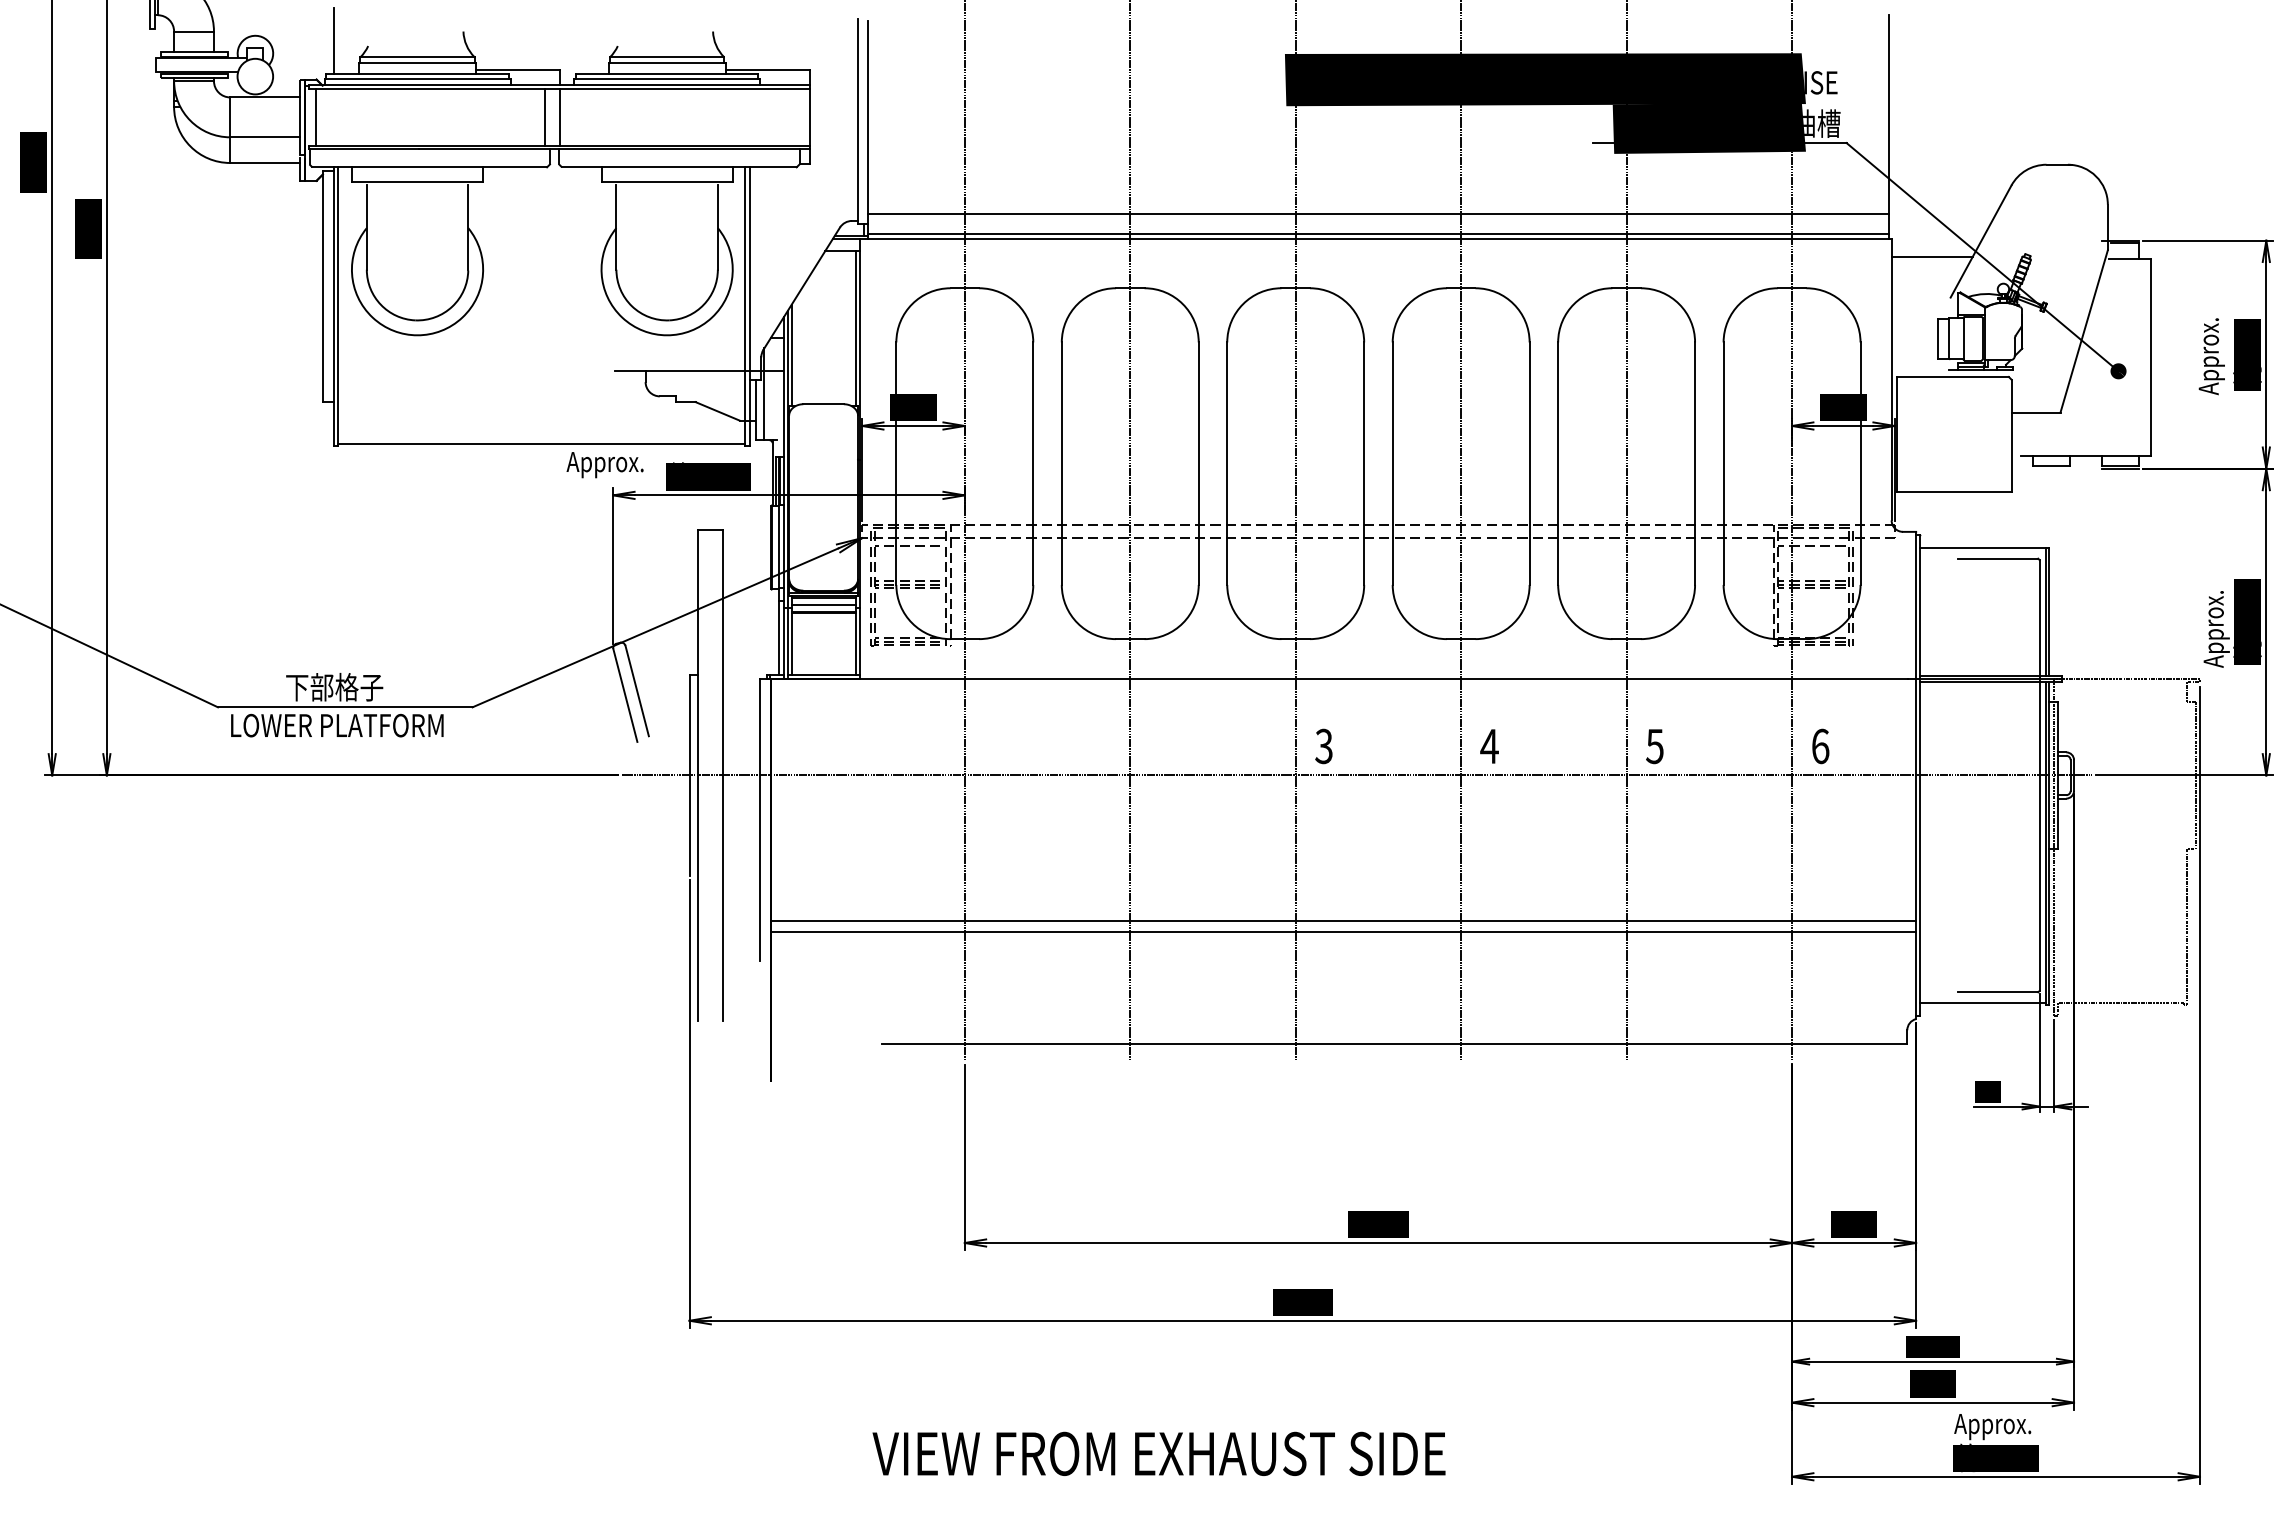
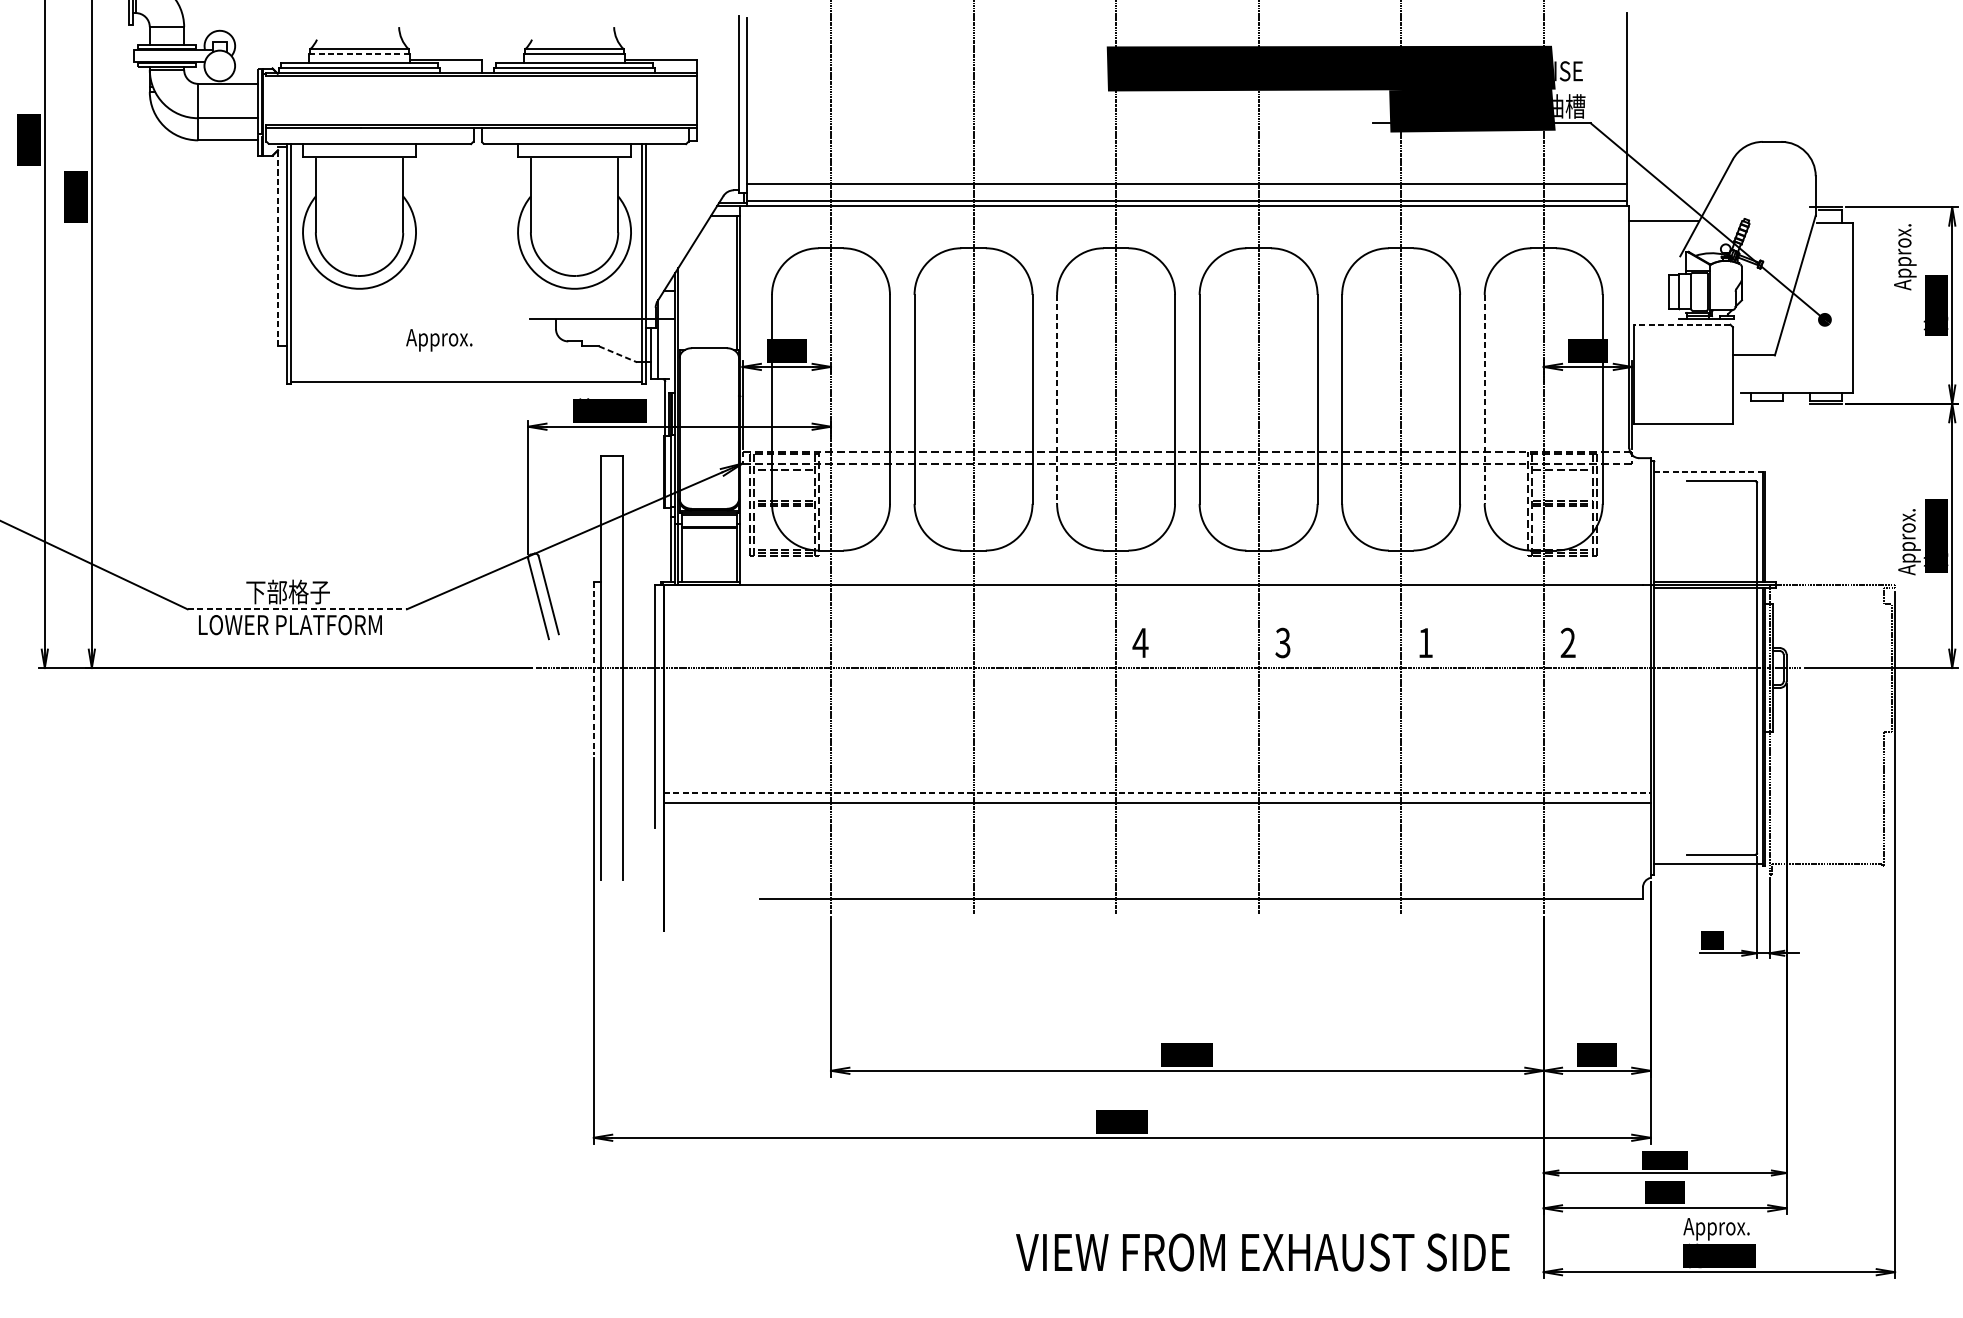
line: (333, 40) -> (287, 34), removed
line: (417, 62) -> (359, 53), solid -> dashed
line: (315, 116) -> (271, 100), removed
line: (545, 116) -> (469, 100), removed
line: (560, 116) -> (482, 100), removed
line: (322, 286) -> (277, 246), solid -> dashed
line: (791, 355) -> (681, 306), removed
text: (2211, 356) -> (1905, 257), moved
line: (1953, 376) -> (1682, 324), solid -> dashed
line: (717, 411) -> (617, 354), solid -> dashed
line: (1227, 464) -> (1057, 400), solid -> dashed
line: (1723, 464) -> (1484, 400), solid -> dashed
text: (604, 465) -> (438, 340), moved
line: (1984, 547) -> (1709, 471), solid -> dashed
line: (823, 605) -> (709, 521), removed
line: (345, 707) -> (297, 609), solid -> dashed
text: (1323, 746) -> (1140, 643), 3 -> 4
text: (1489, 746) -> (1283, 643), 4 -> 3
text: (1654, 746) -> (1425, 643), 5 -> 1
text: (1820, 746) -> (1568, 643), 6 -> 2
line: (689, 775) -> (593, 668), solid -> dashed
line: (1343, 920) -> (1157, 792), solid -> dashed
text: (1158, 1453) -> (1262, 1252), moved

